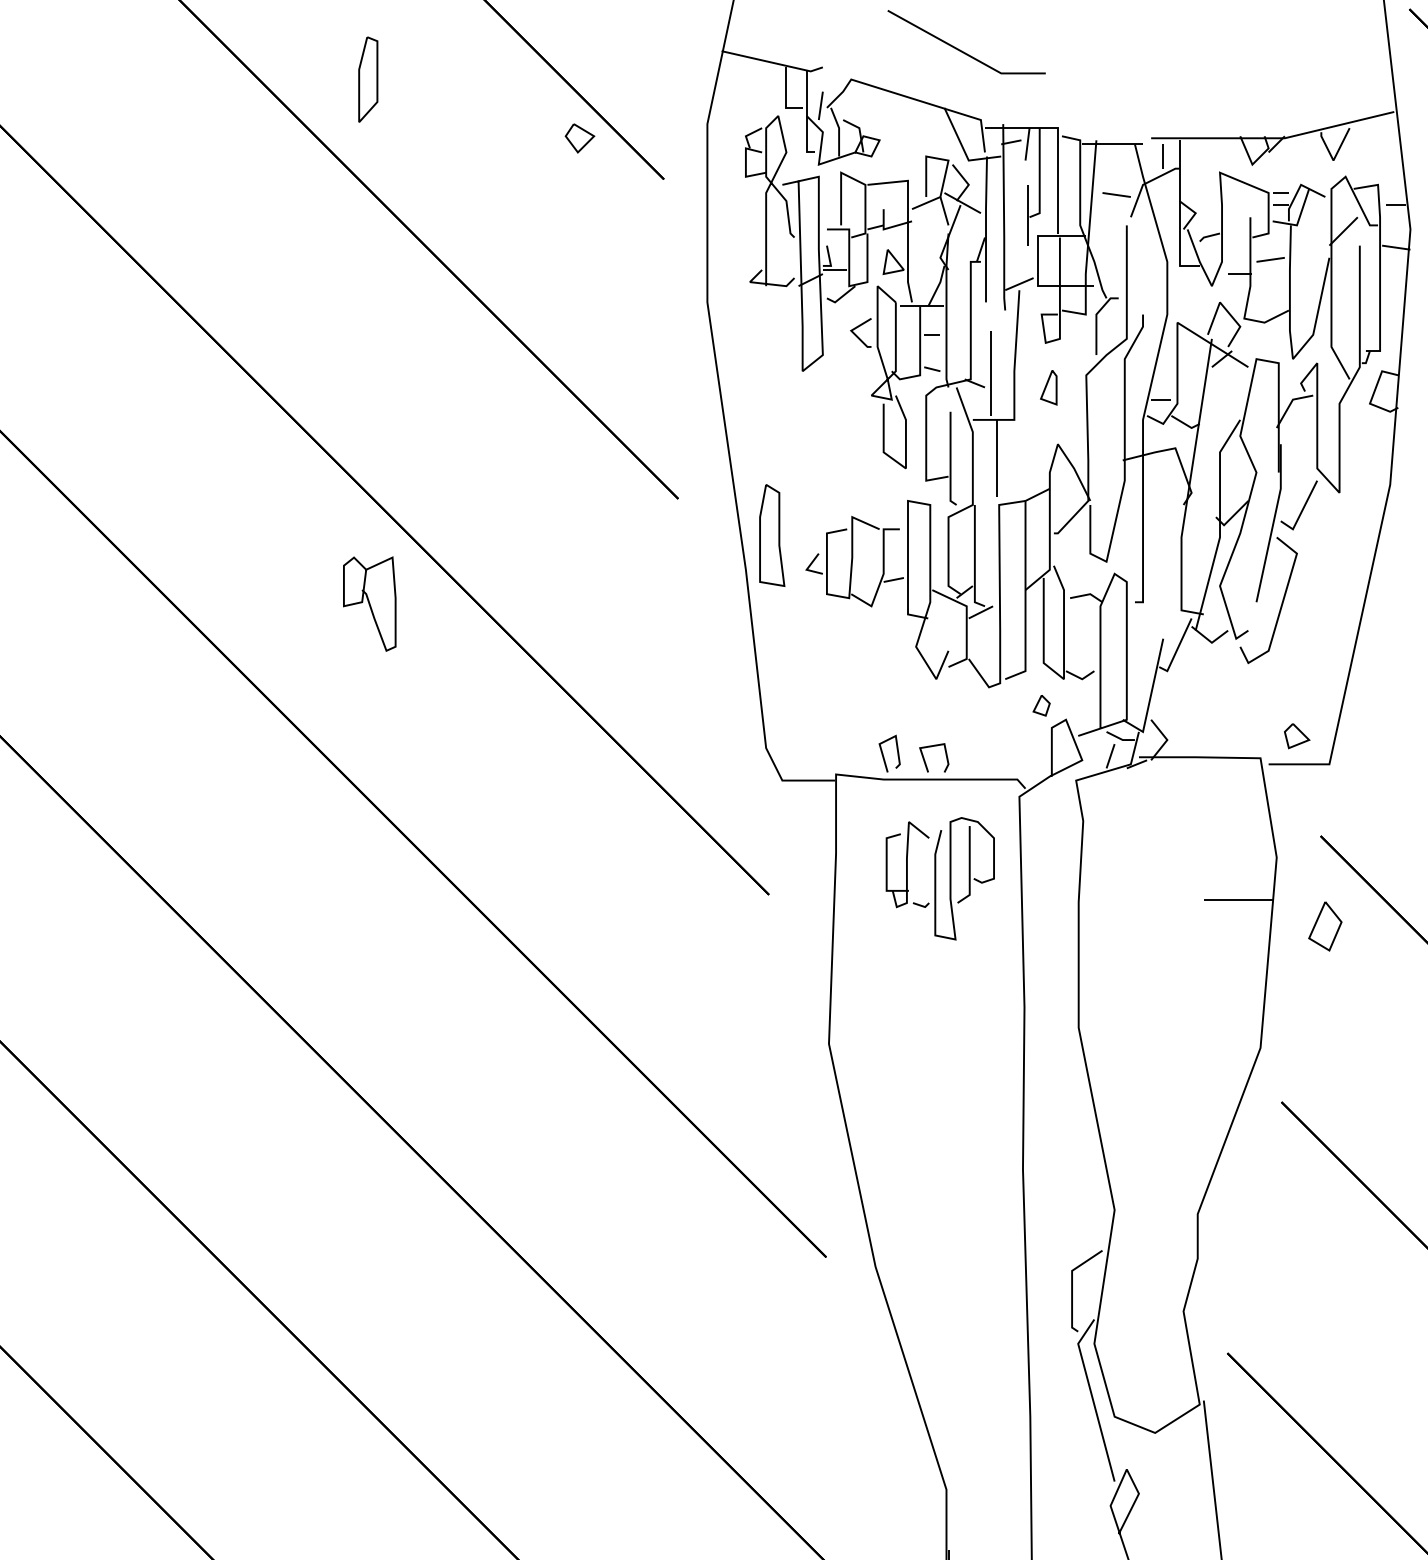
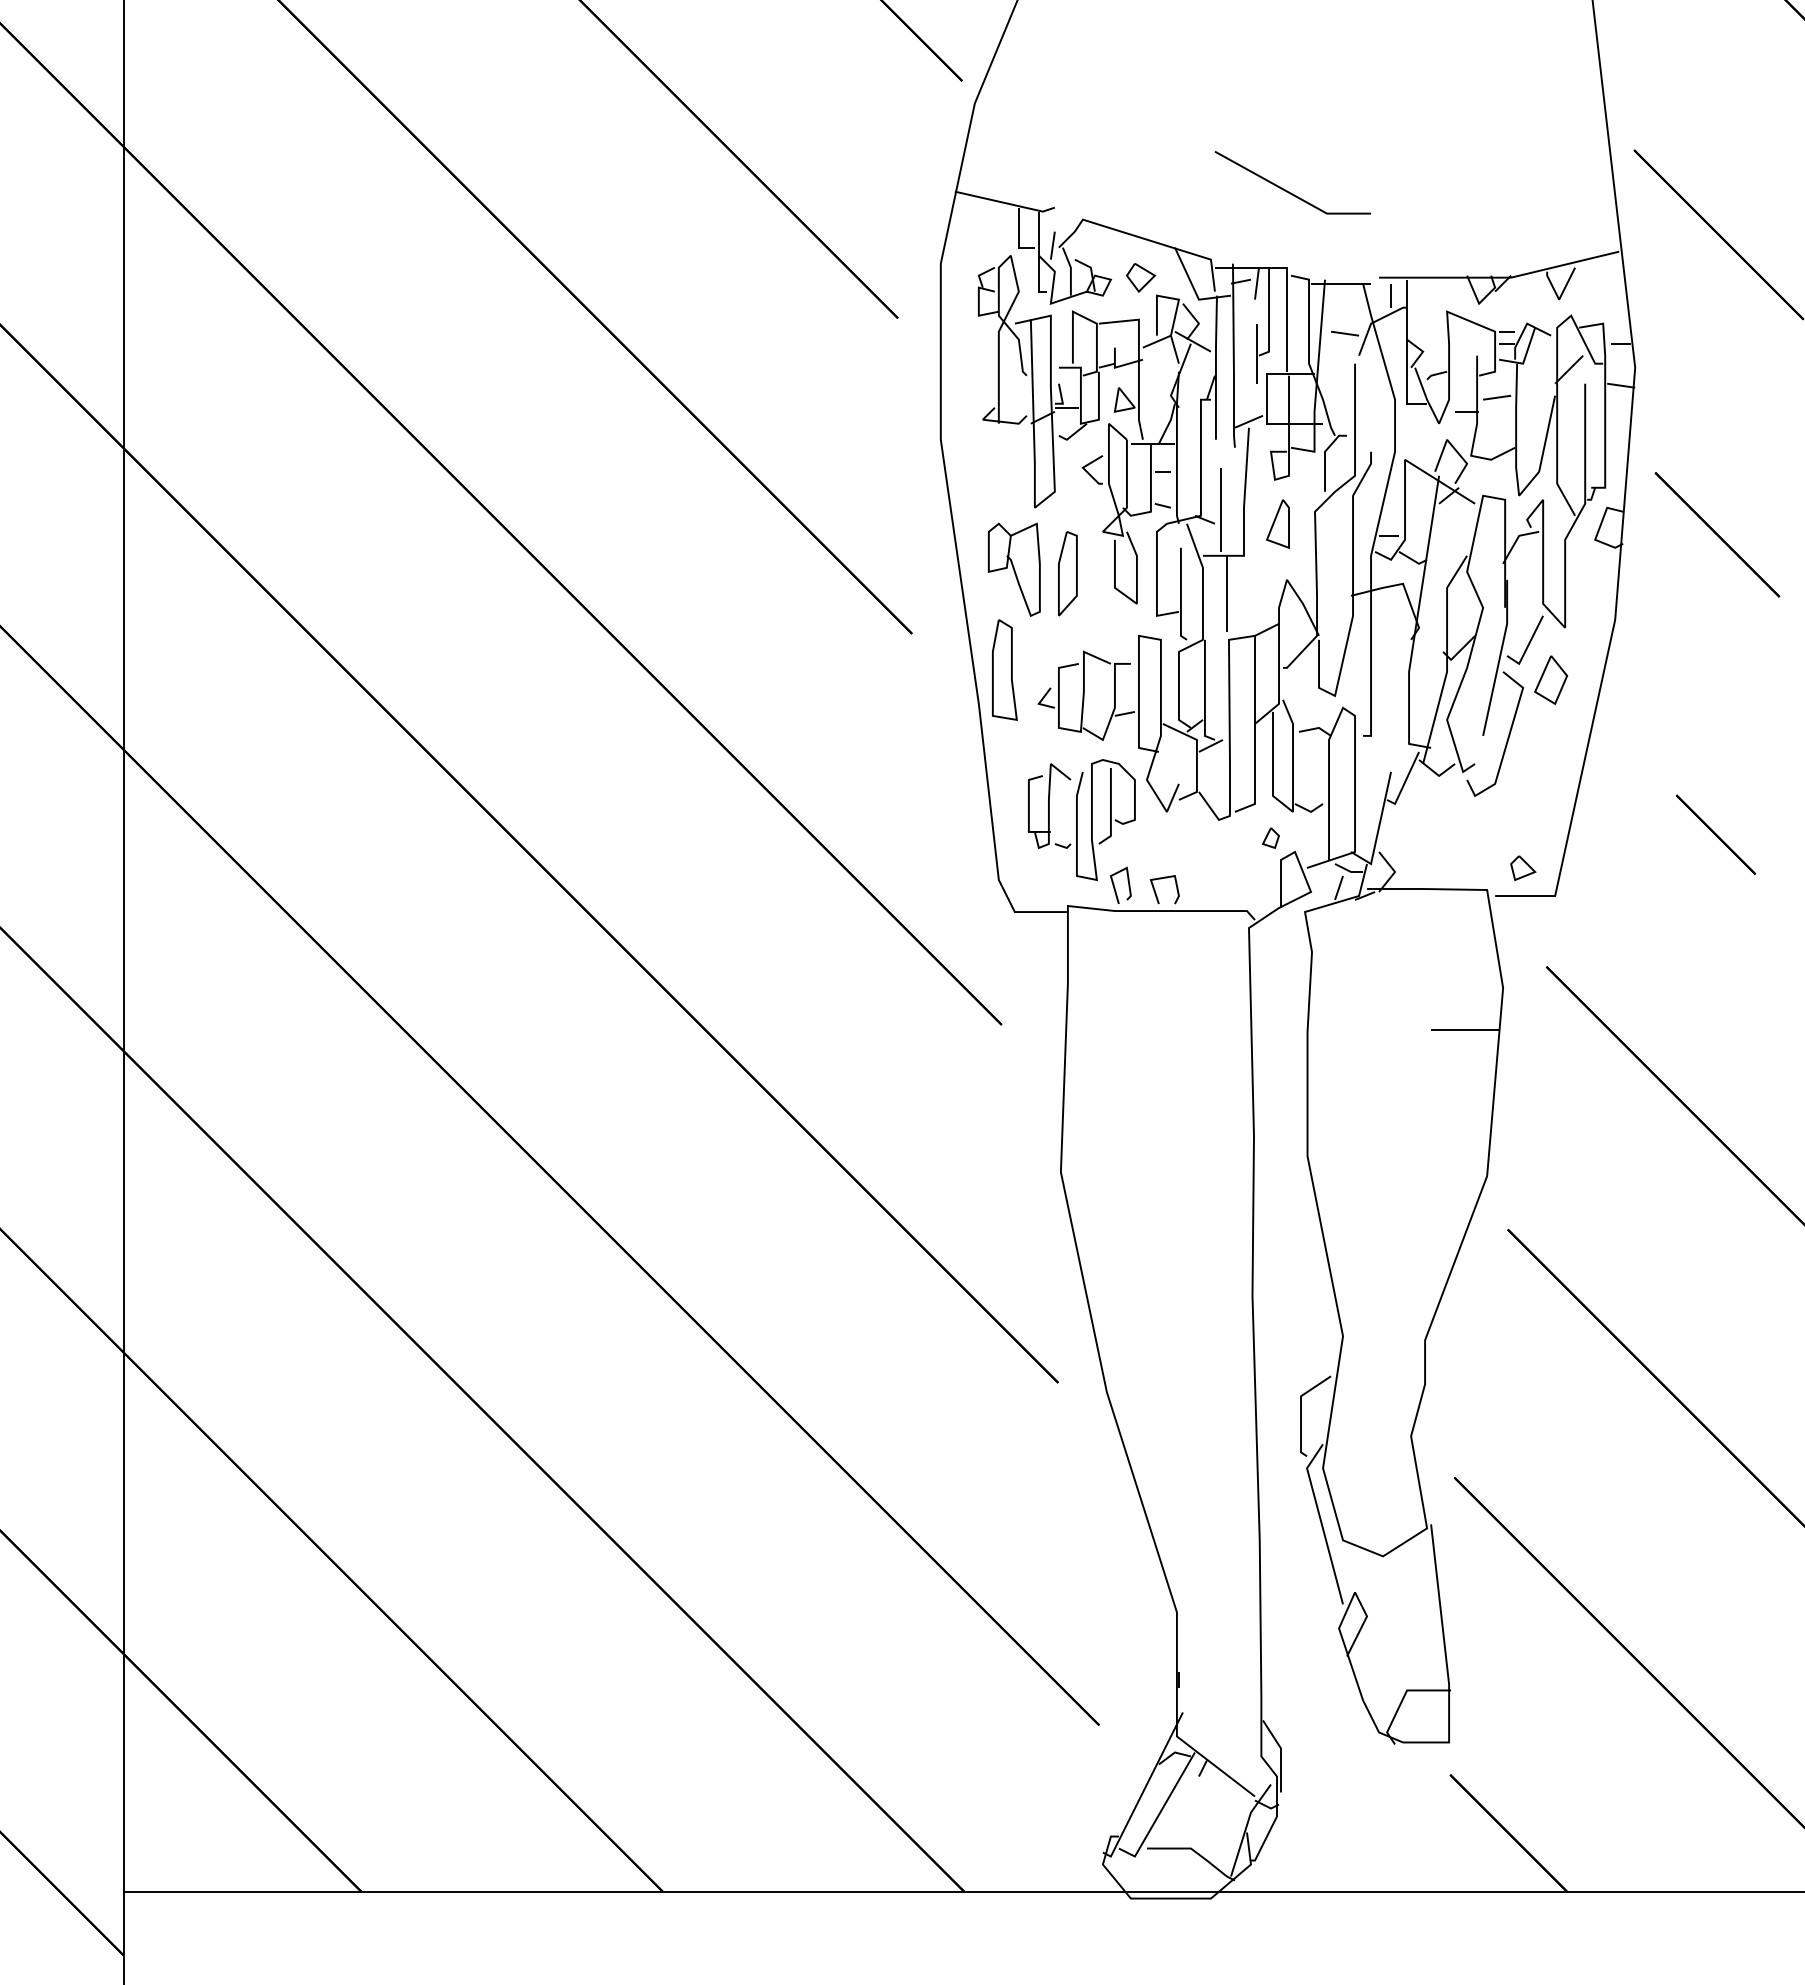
line: (961, 50) -> (1287, 190), moved
part: (367, 79) -> (1067, 573), moved
part: (580, 138) -> (1141, 277), moved
part: (1048, 387) -> (1277, 523), size x1.43
part: (369, 603) -> (1014, 569), moved
part: (939, 878) -> (1081, 819), moved
part: (1324, 925) -> (1550, 679), moved

